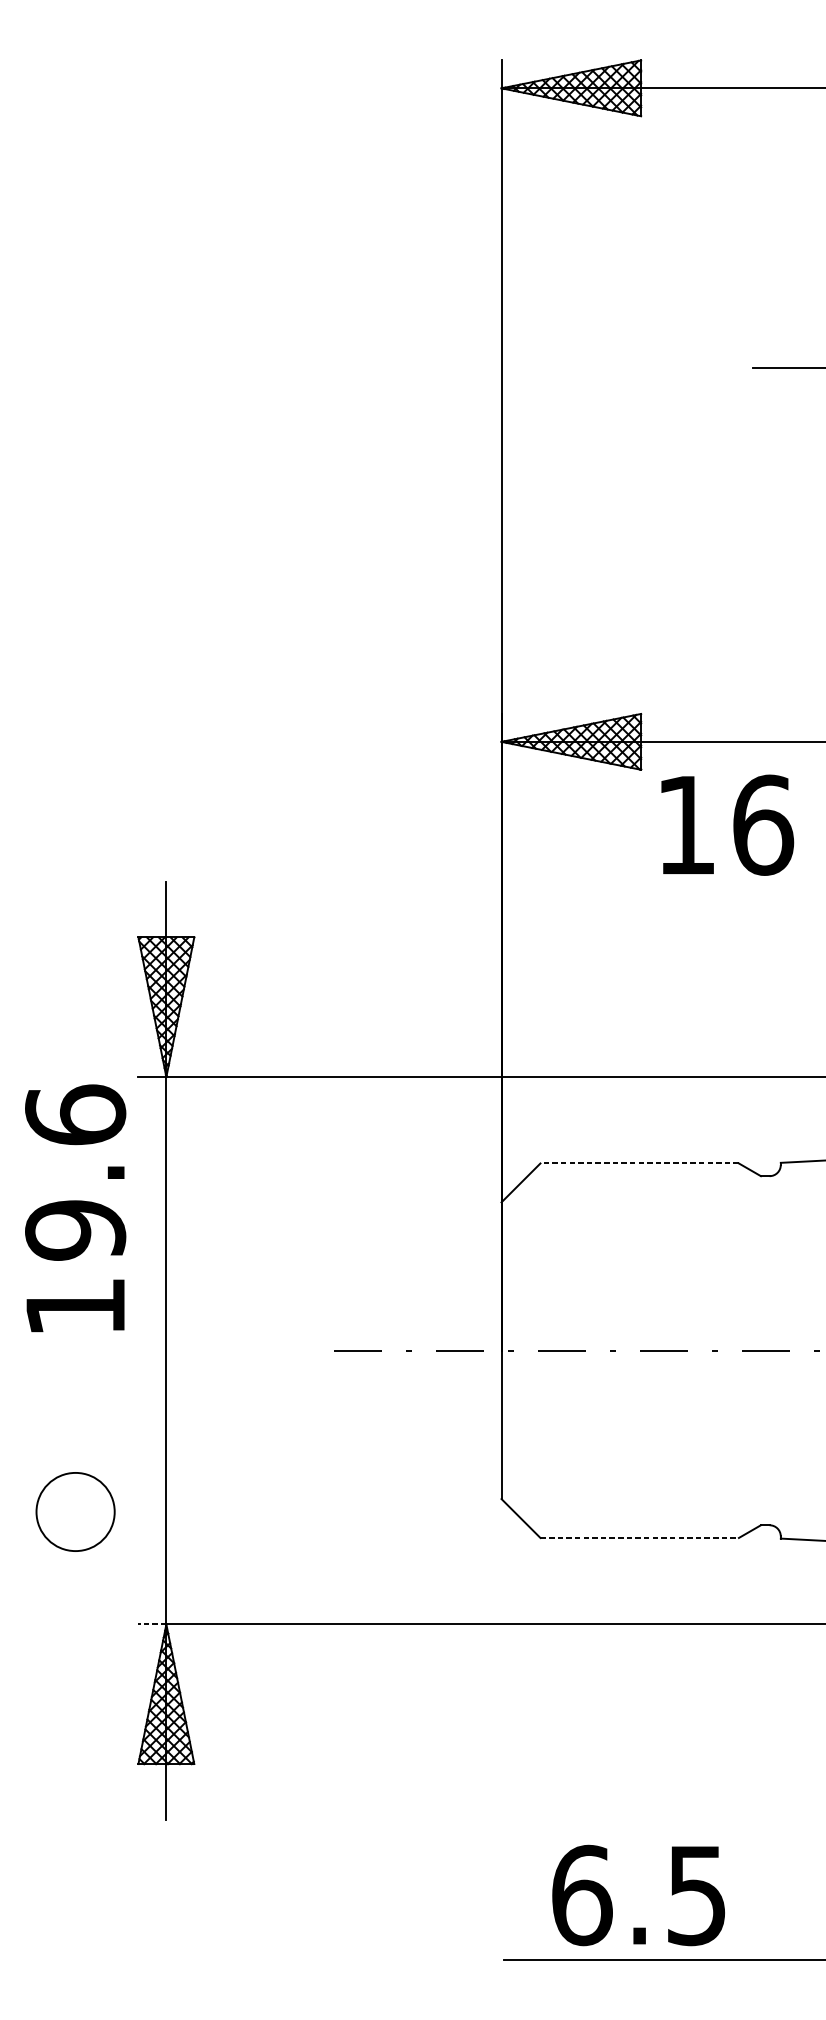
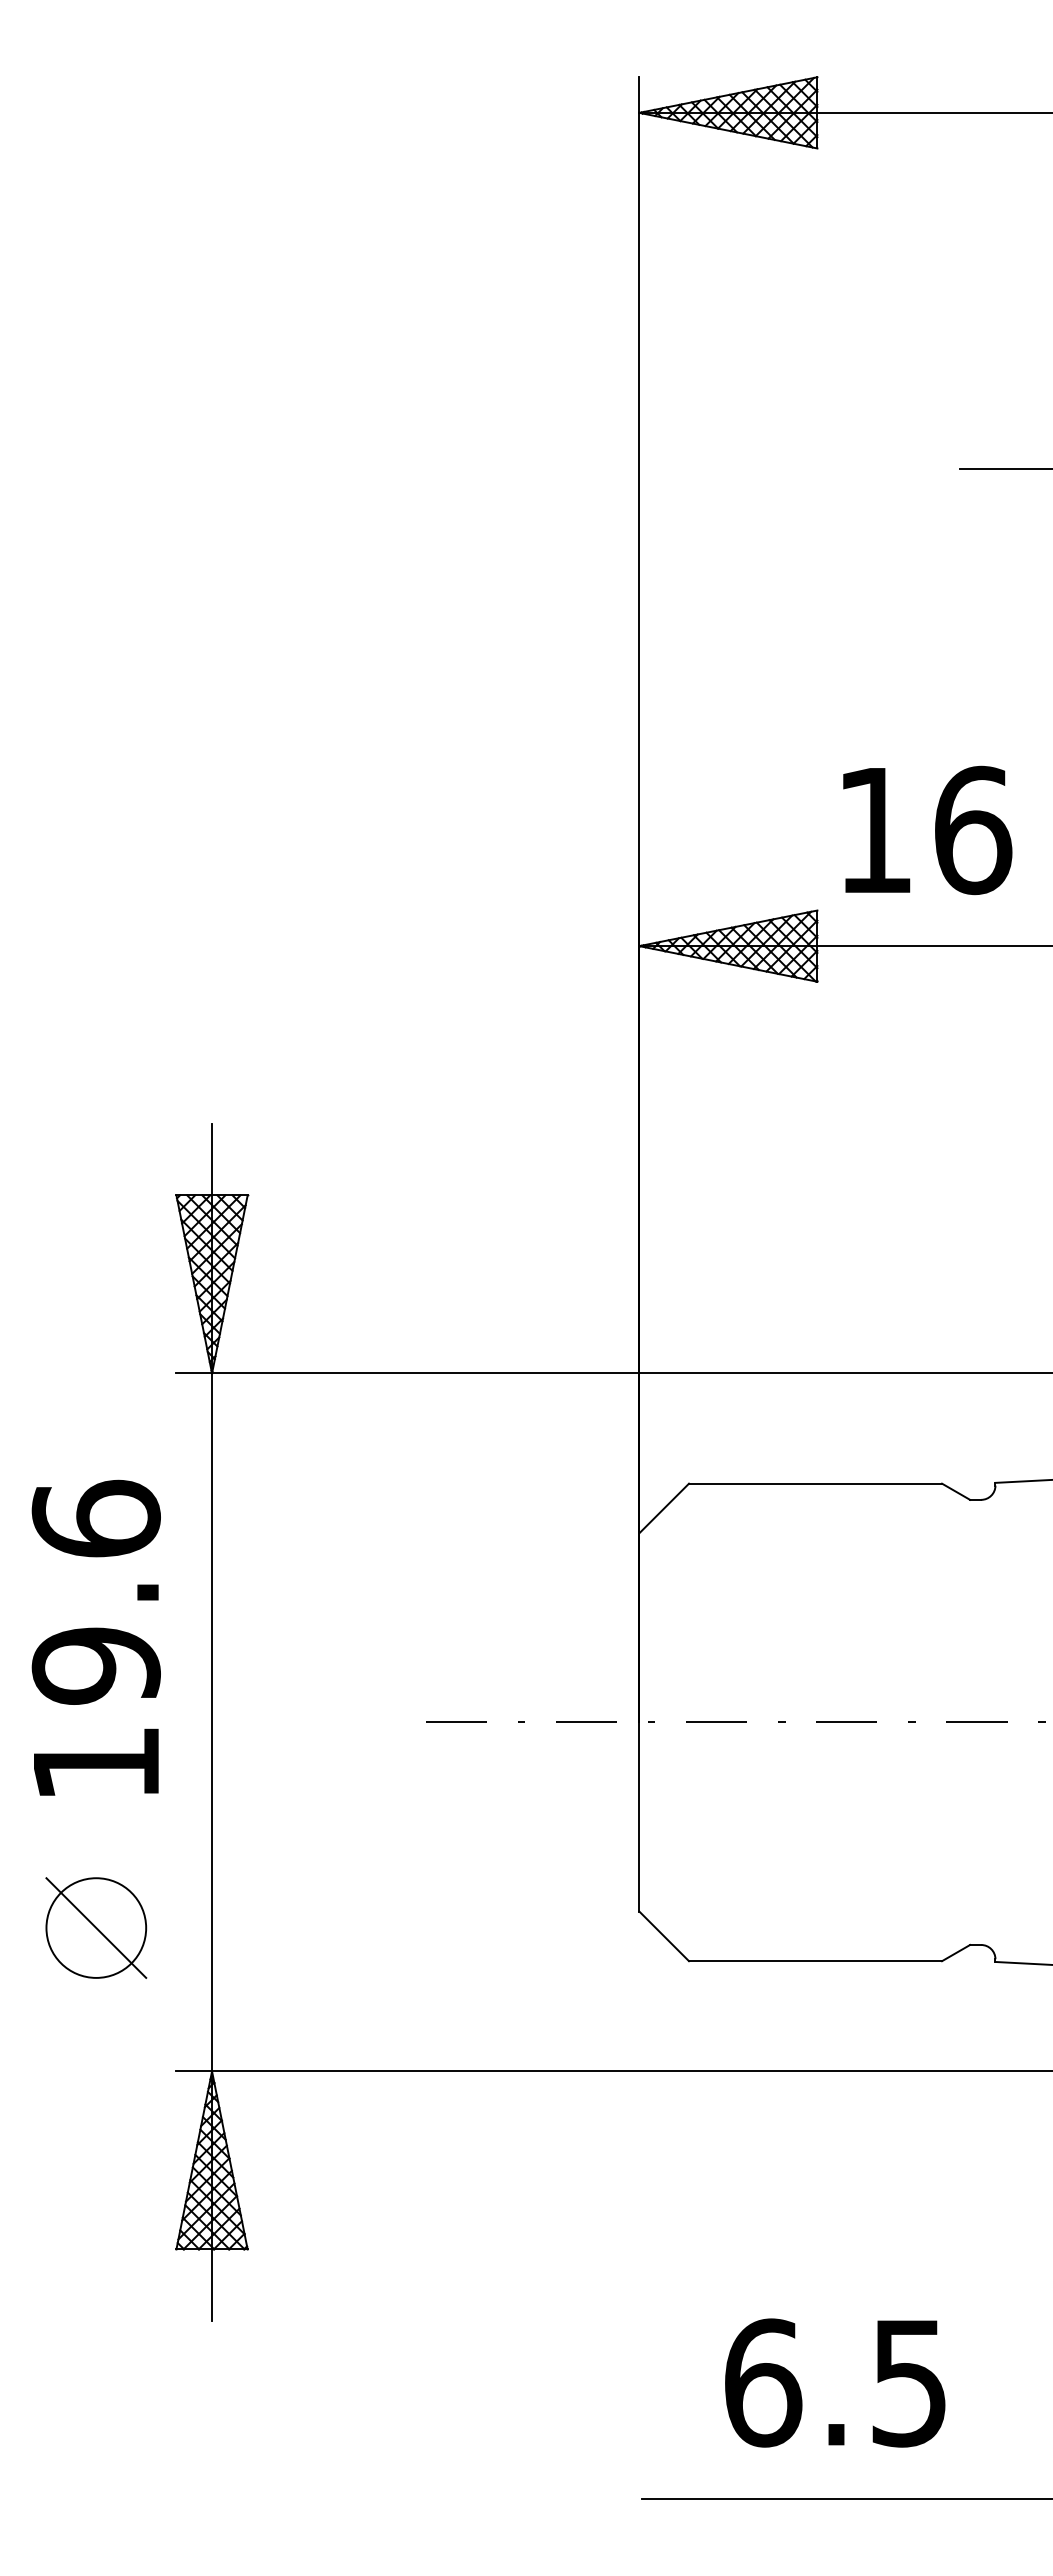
text: (727, 825) -> (927, 830), moved
line: (639, 1163) -> (815, 1483), dashed -> solid
text: (74, 1208) -> (95, 1637), moved
line: (75, 1511) -> (96, 1927), added
line: (639, 1538) -> (815, 1961), dashed -> solid
line: (152, 1624) -> (194, 2071), dashed -> solid
text: (638, 1895) -> (835, 2382), moved

